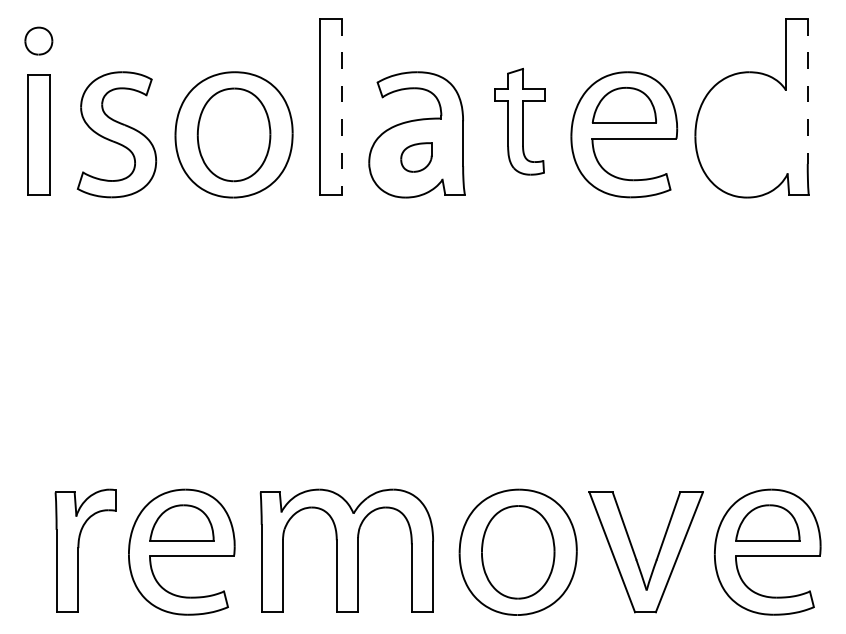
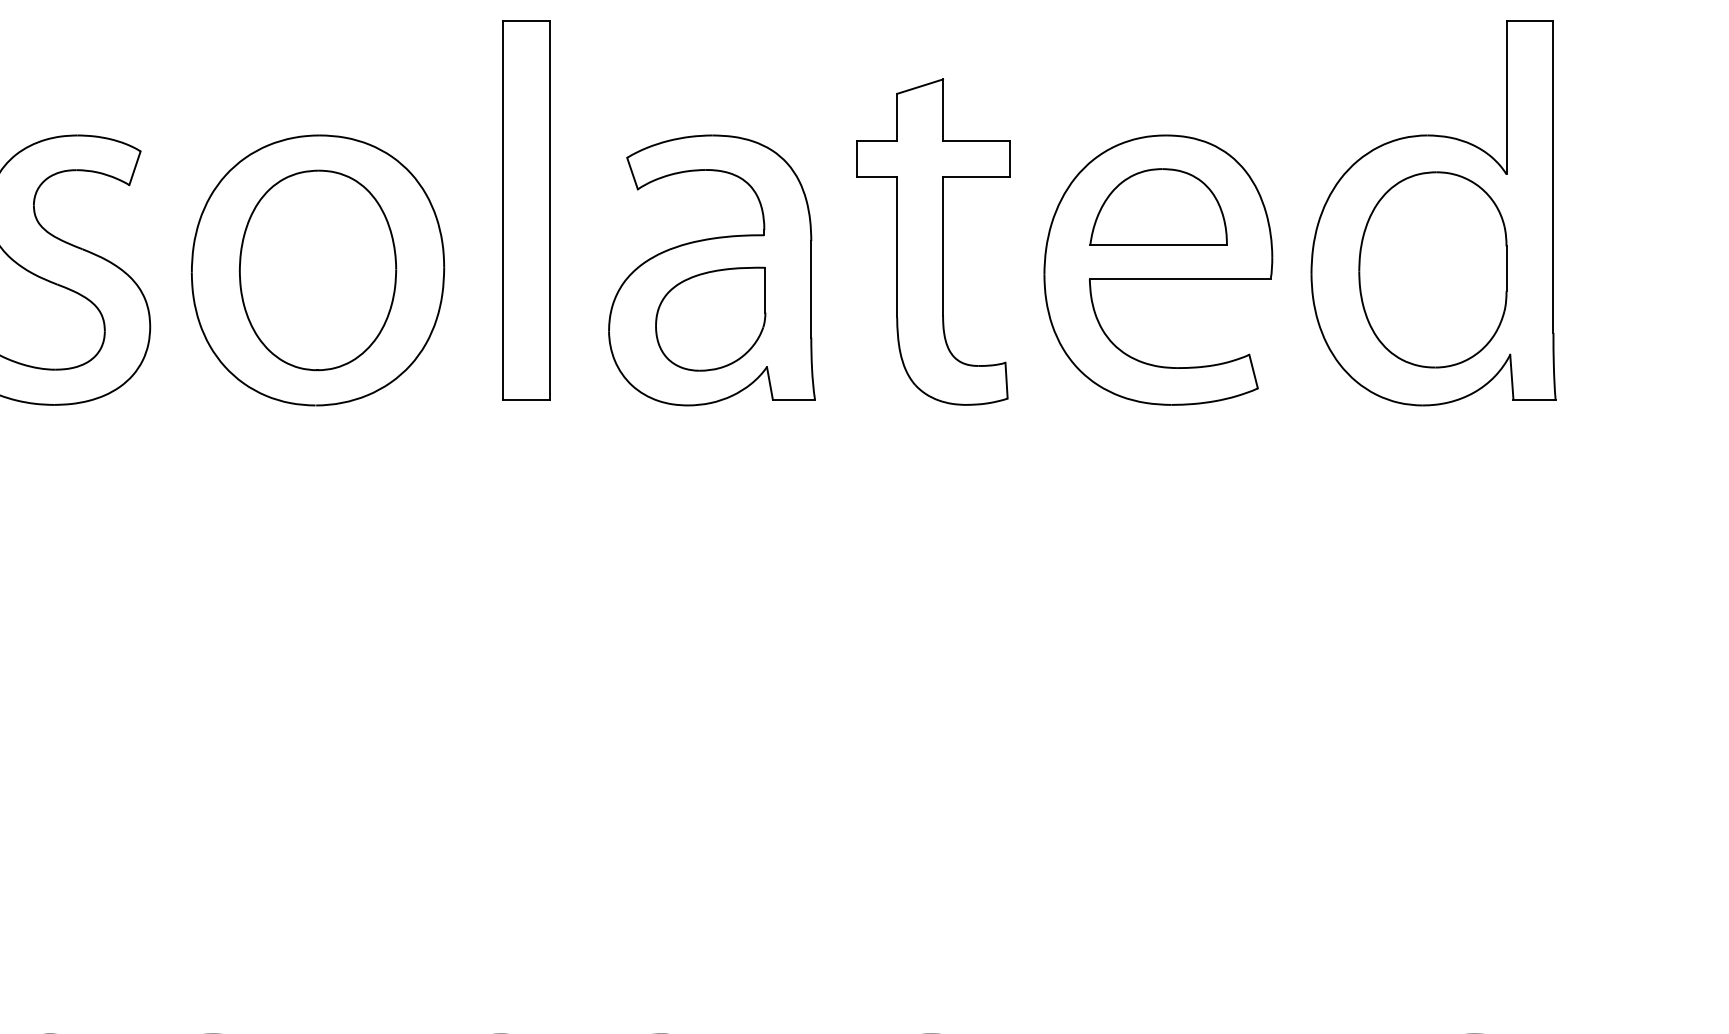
line: (807, 91) -> (1552, 176), dashed -> solid
line: (341, 106) -> (549, 209), dashed -> solid
part: (519, 121) -> (932, 241), size x1.43
part: (751, 134) -> (1432, 269), added
part: (416, 157) -> (710, 319), size x1.67

